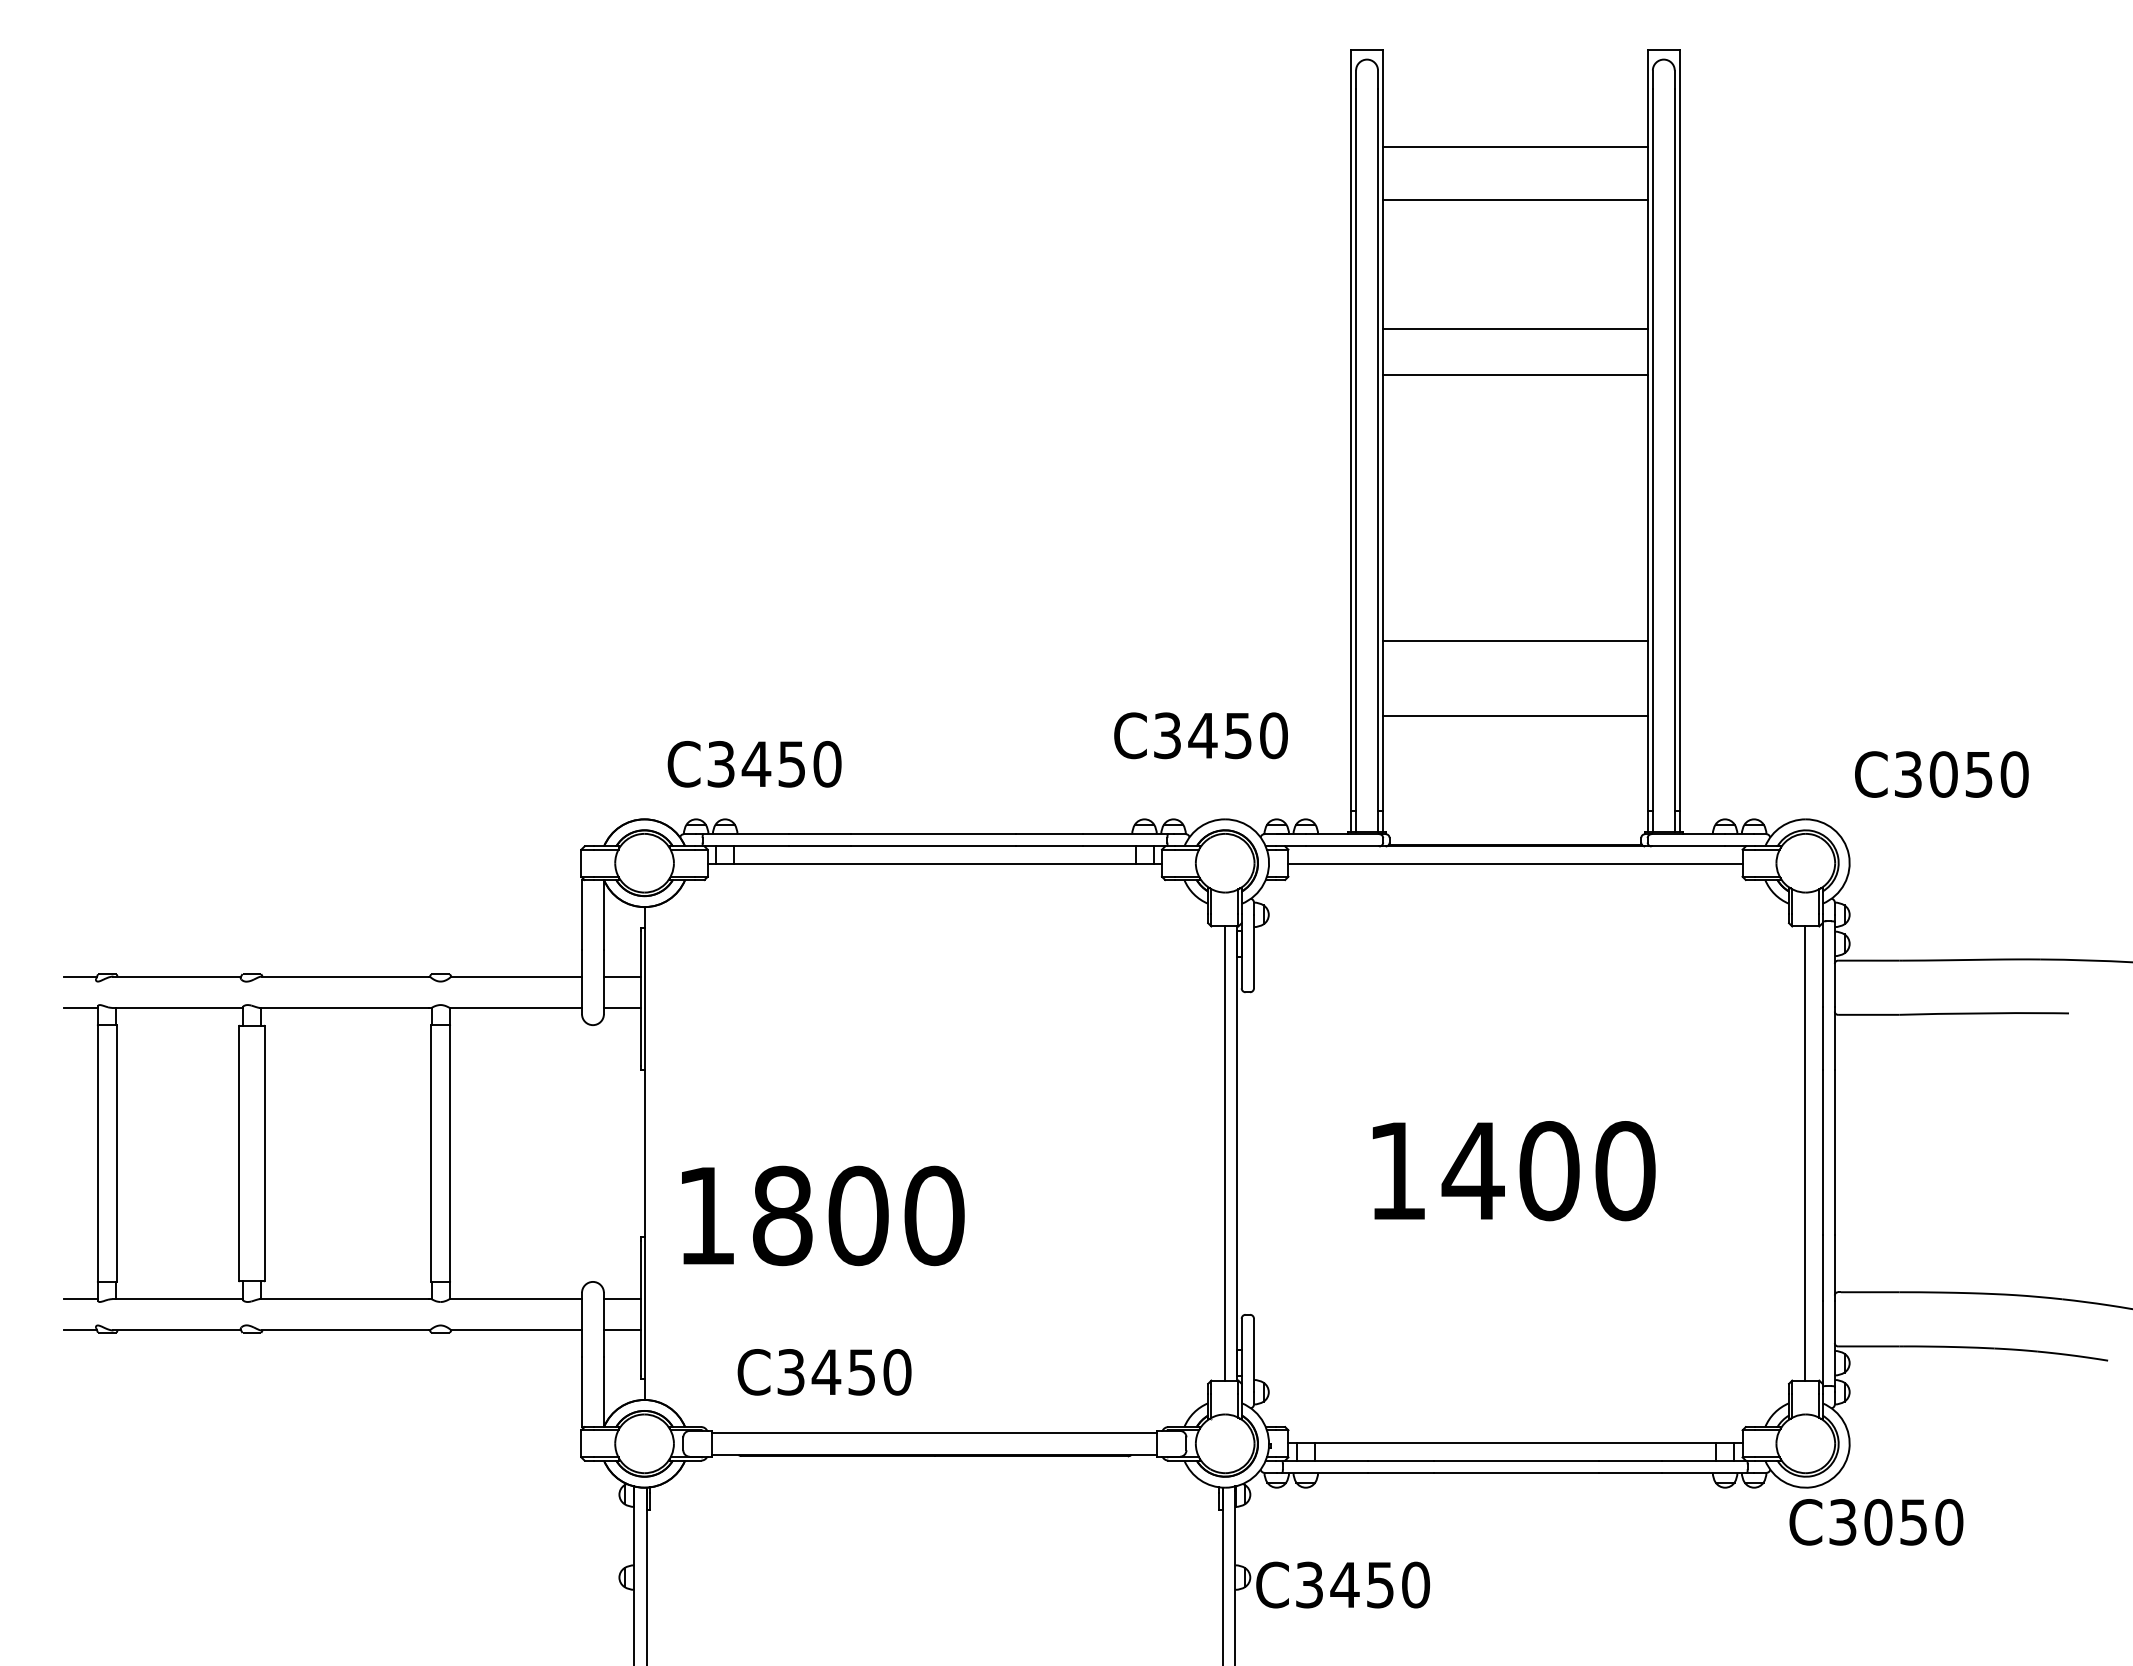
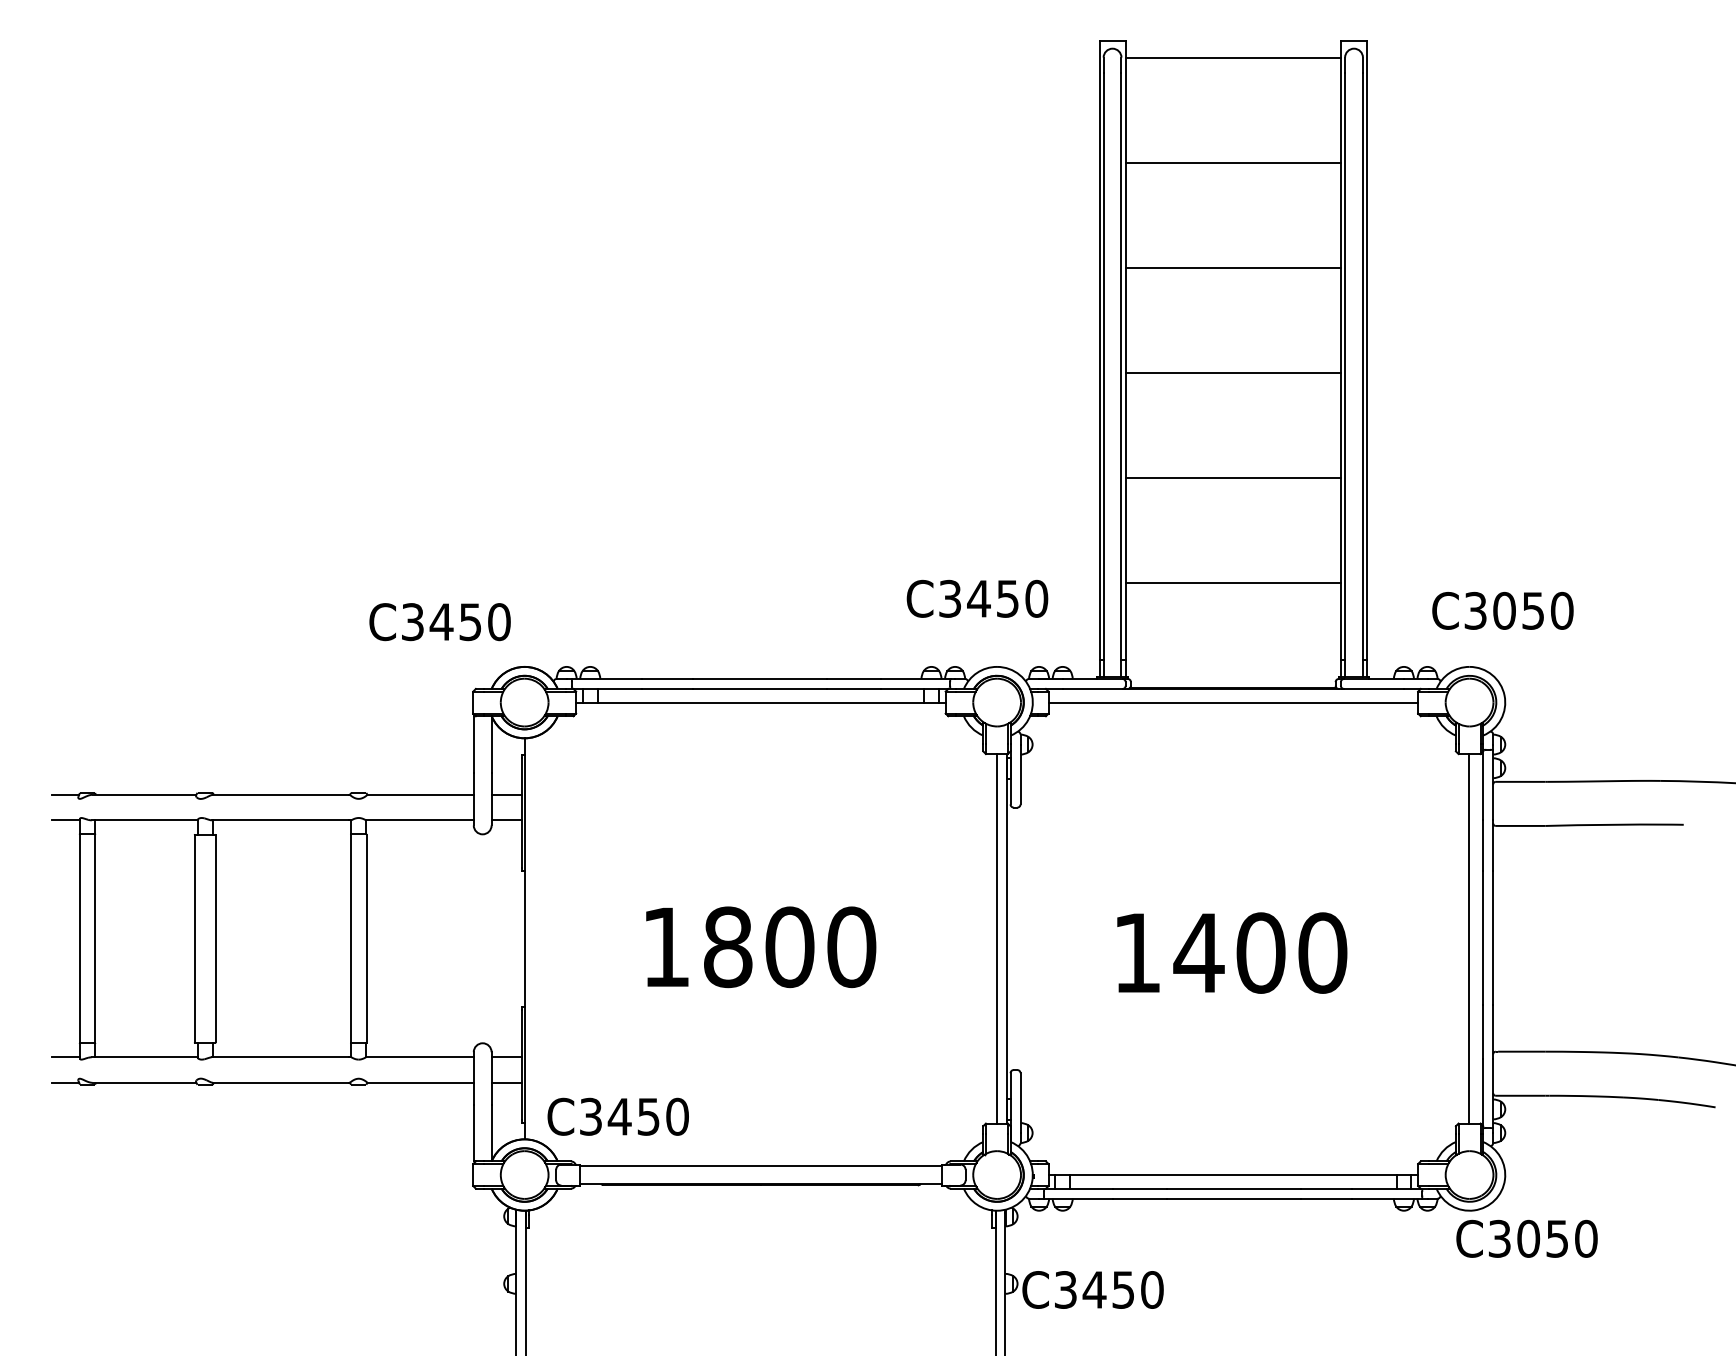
line: (1515, 146) -> (1233, 57), moved
line: (1515, 374) -> (1233, 372), moved
line: (1515, 640) -> (1233, 477), moved
text: (754, 764) -> (439, 622), moved
text: (1941, 774) -> (1502, 610), moved
text: (823, 1215) -> (761, 946), moved
text: (824, 1372) -> (618, 1116), moved

